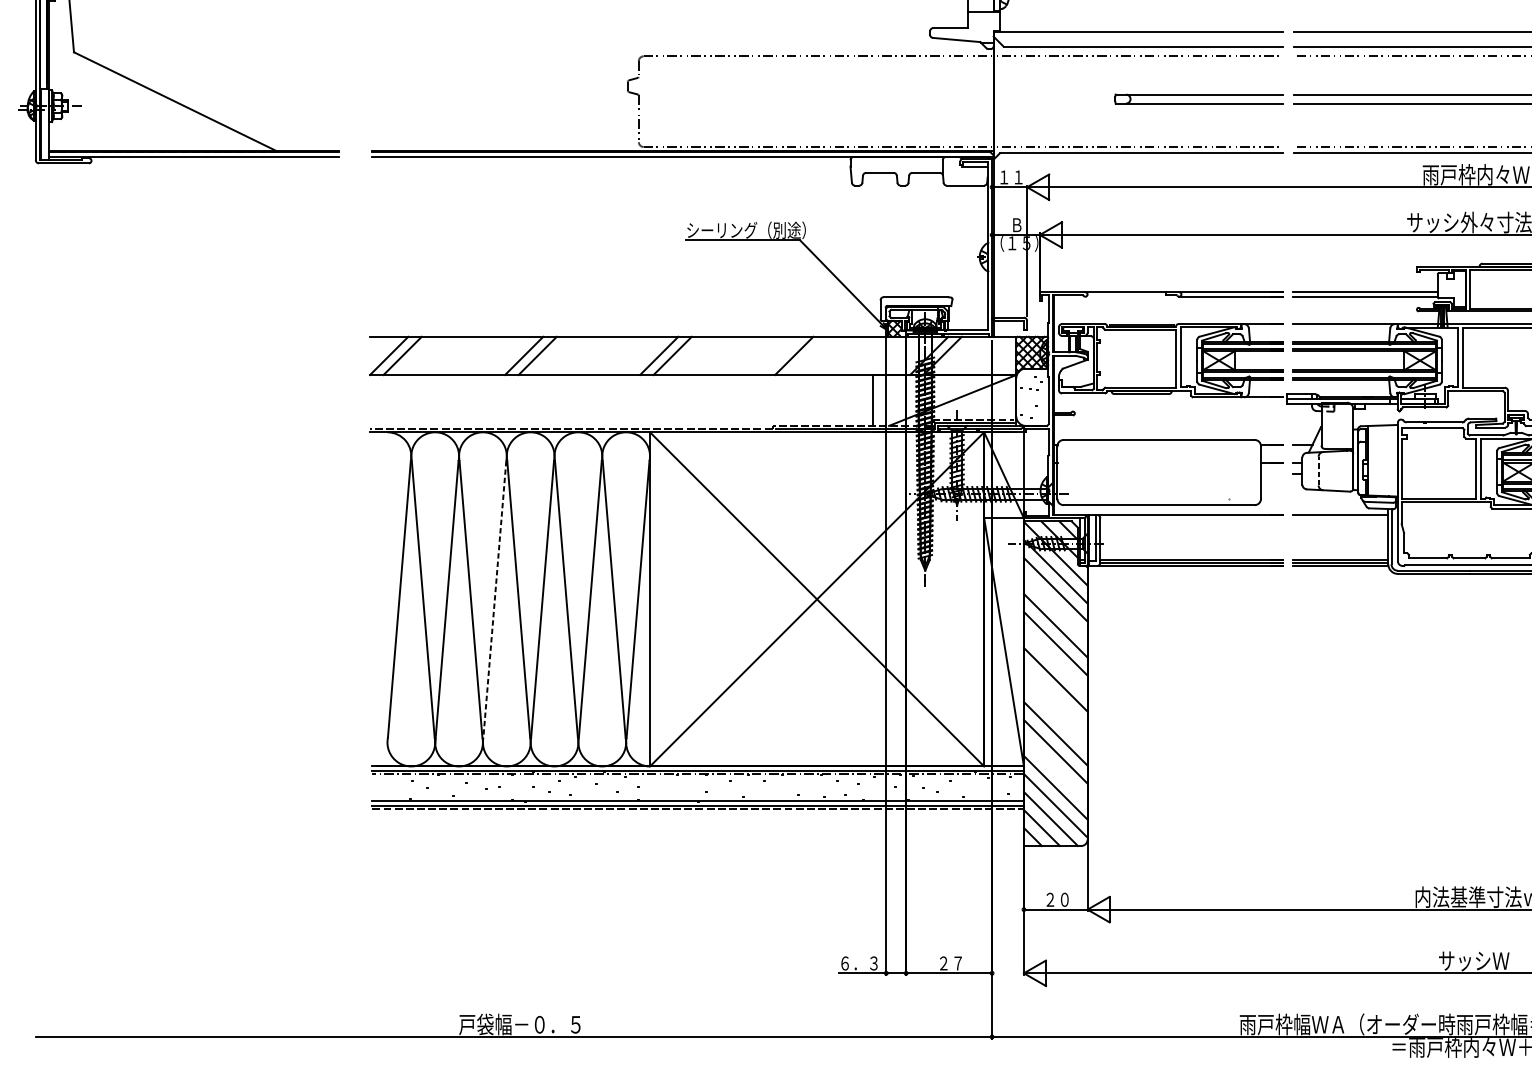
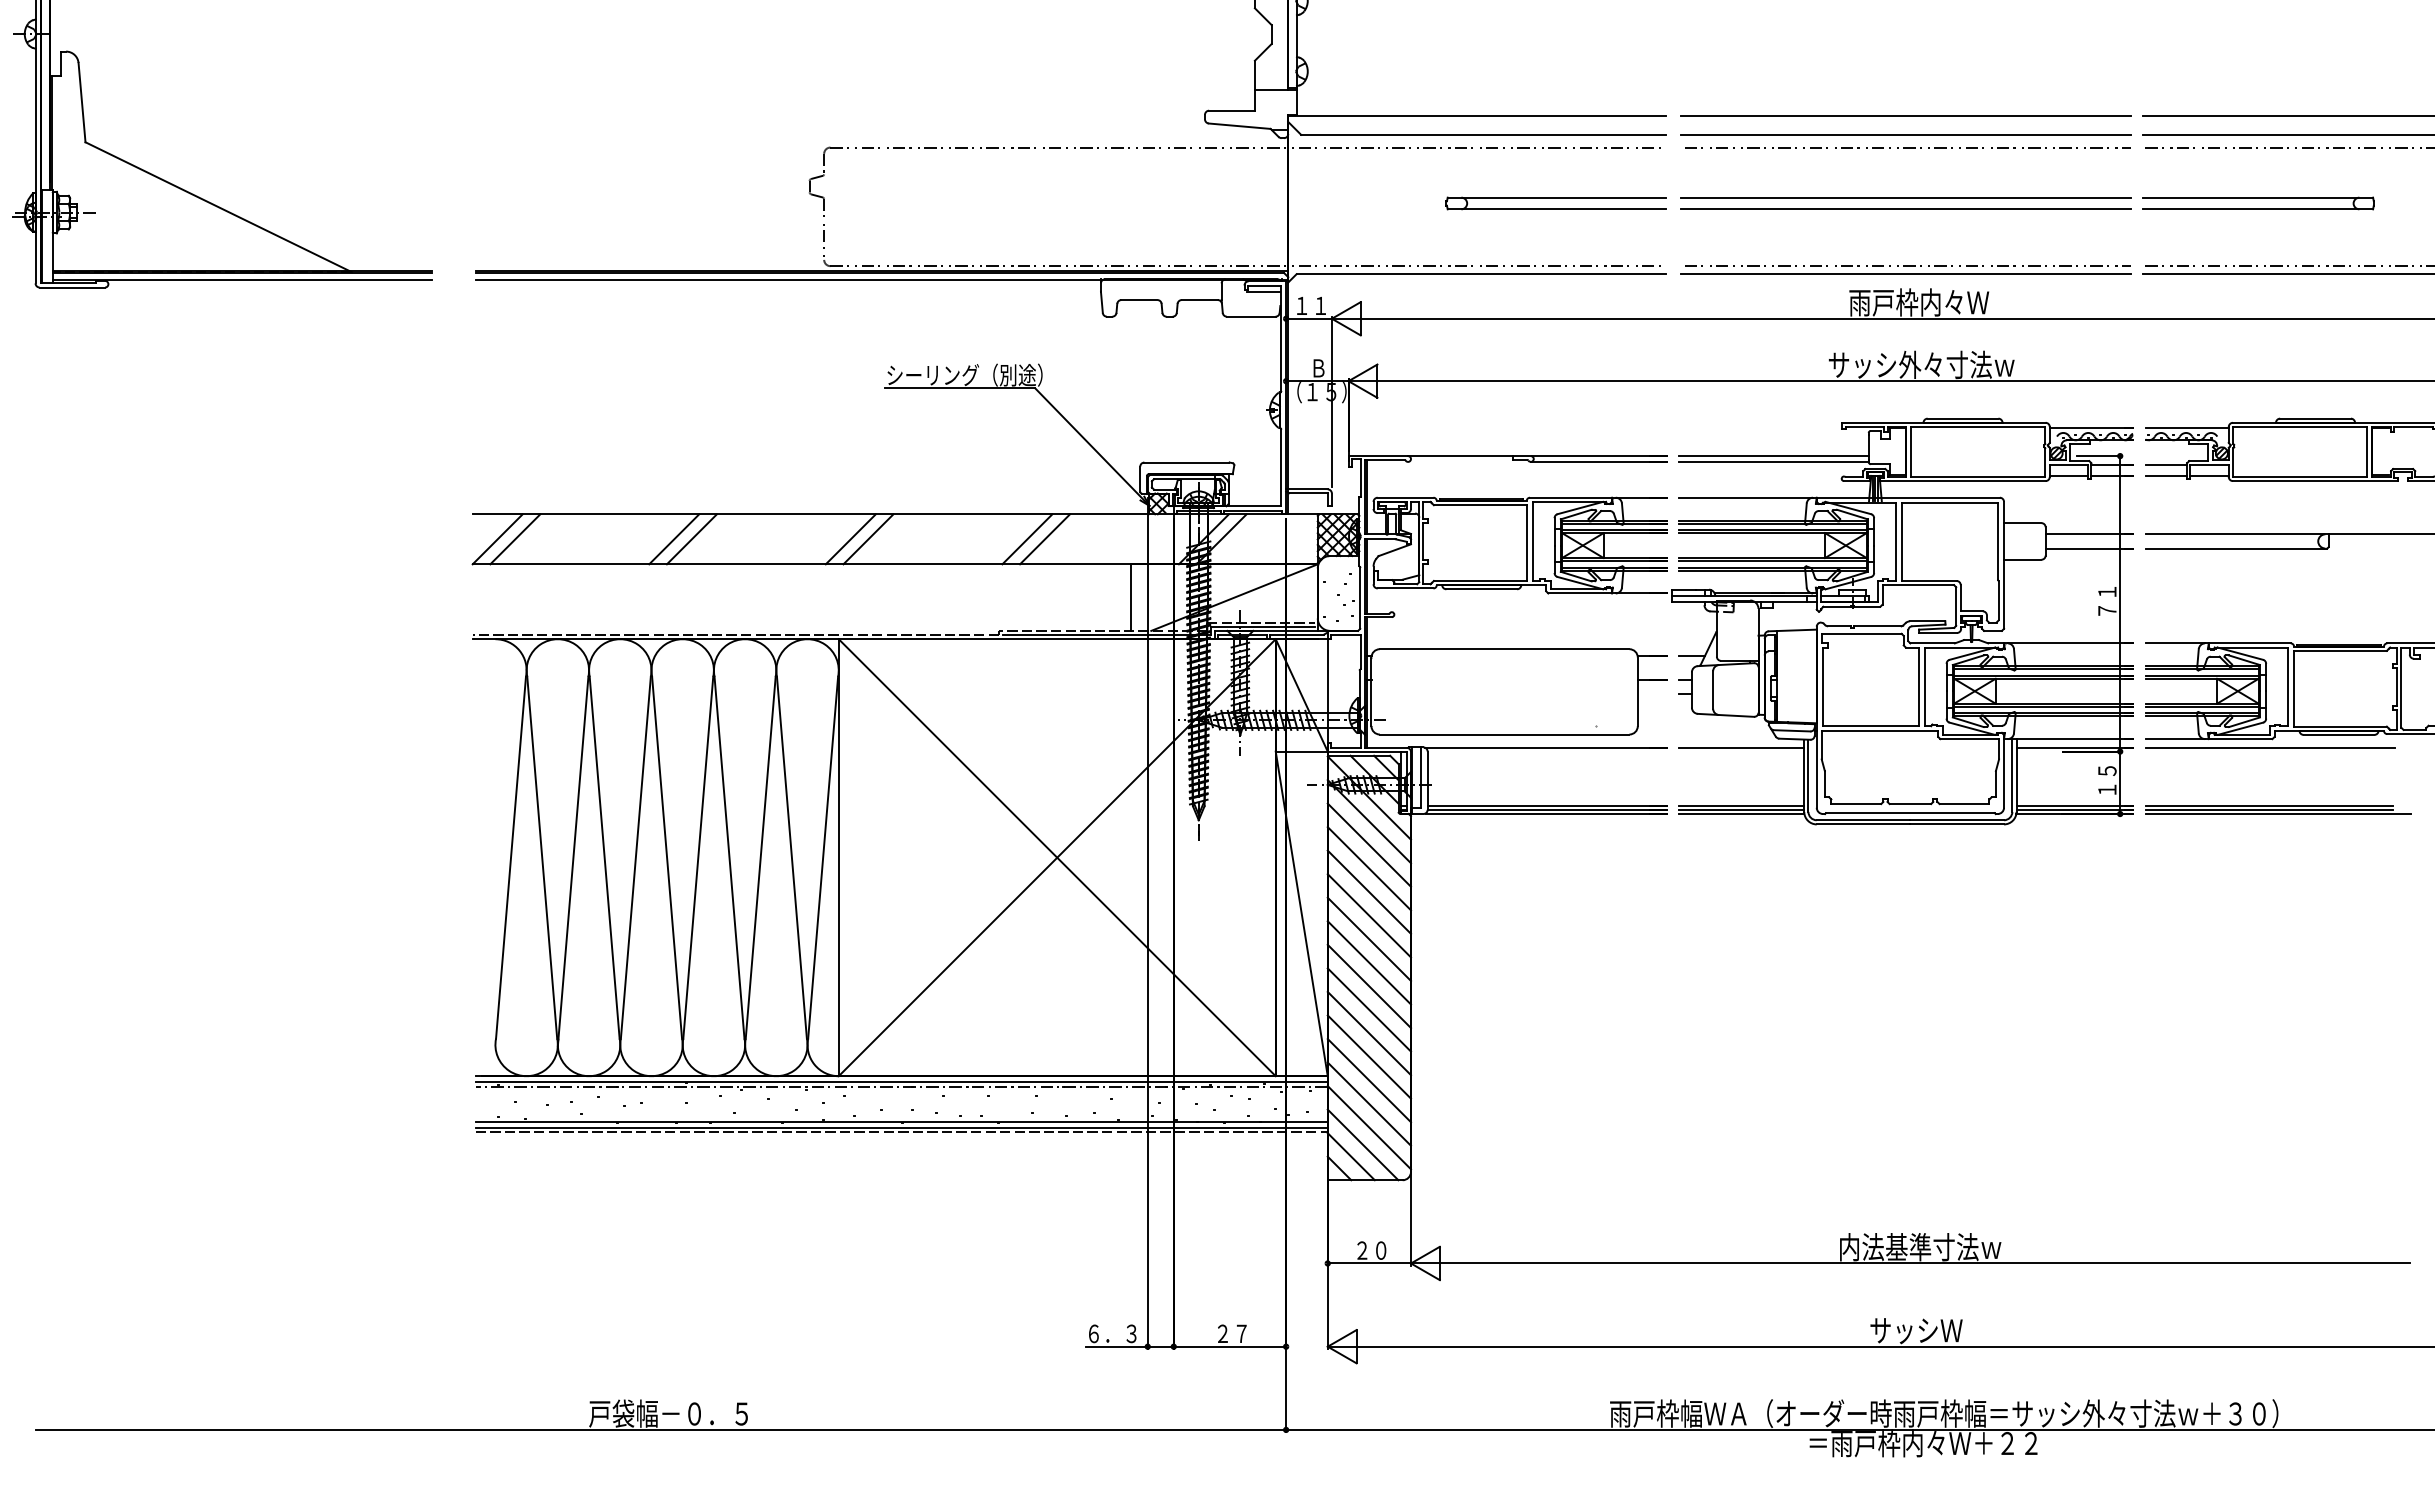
line: (807, 356) -> (1044, 539), added
line: (1318, 471) -> (1713, 690), dashed -> solid
line: (494, 599) -> (635, 857), dashed -> solid
line: (1055, 607) -> (1369, 868), added
line: (1055, 661) -> (1369, 938), added
line: (1055, 697) -> (1369, 986), added
line: (1055, 715) -> (1369, 1009), added
line: (1055, 769) -> (1369, 1080), added

